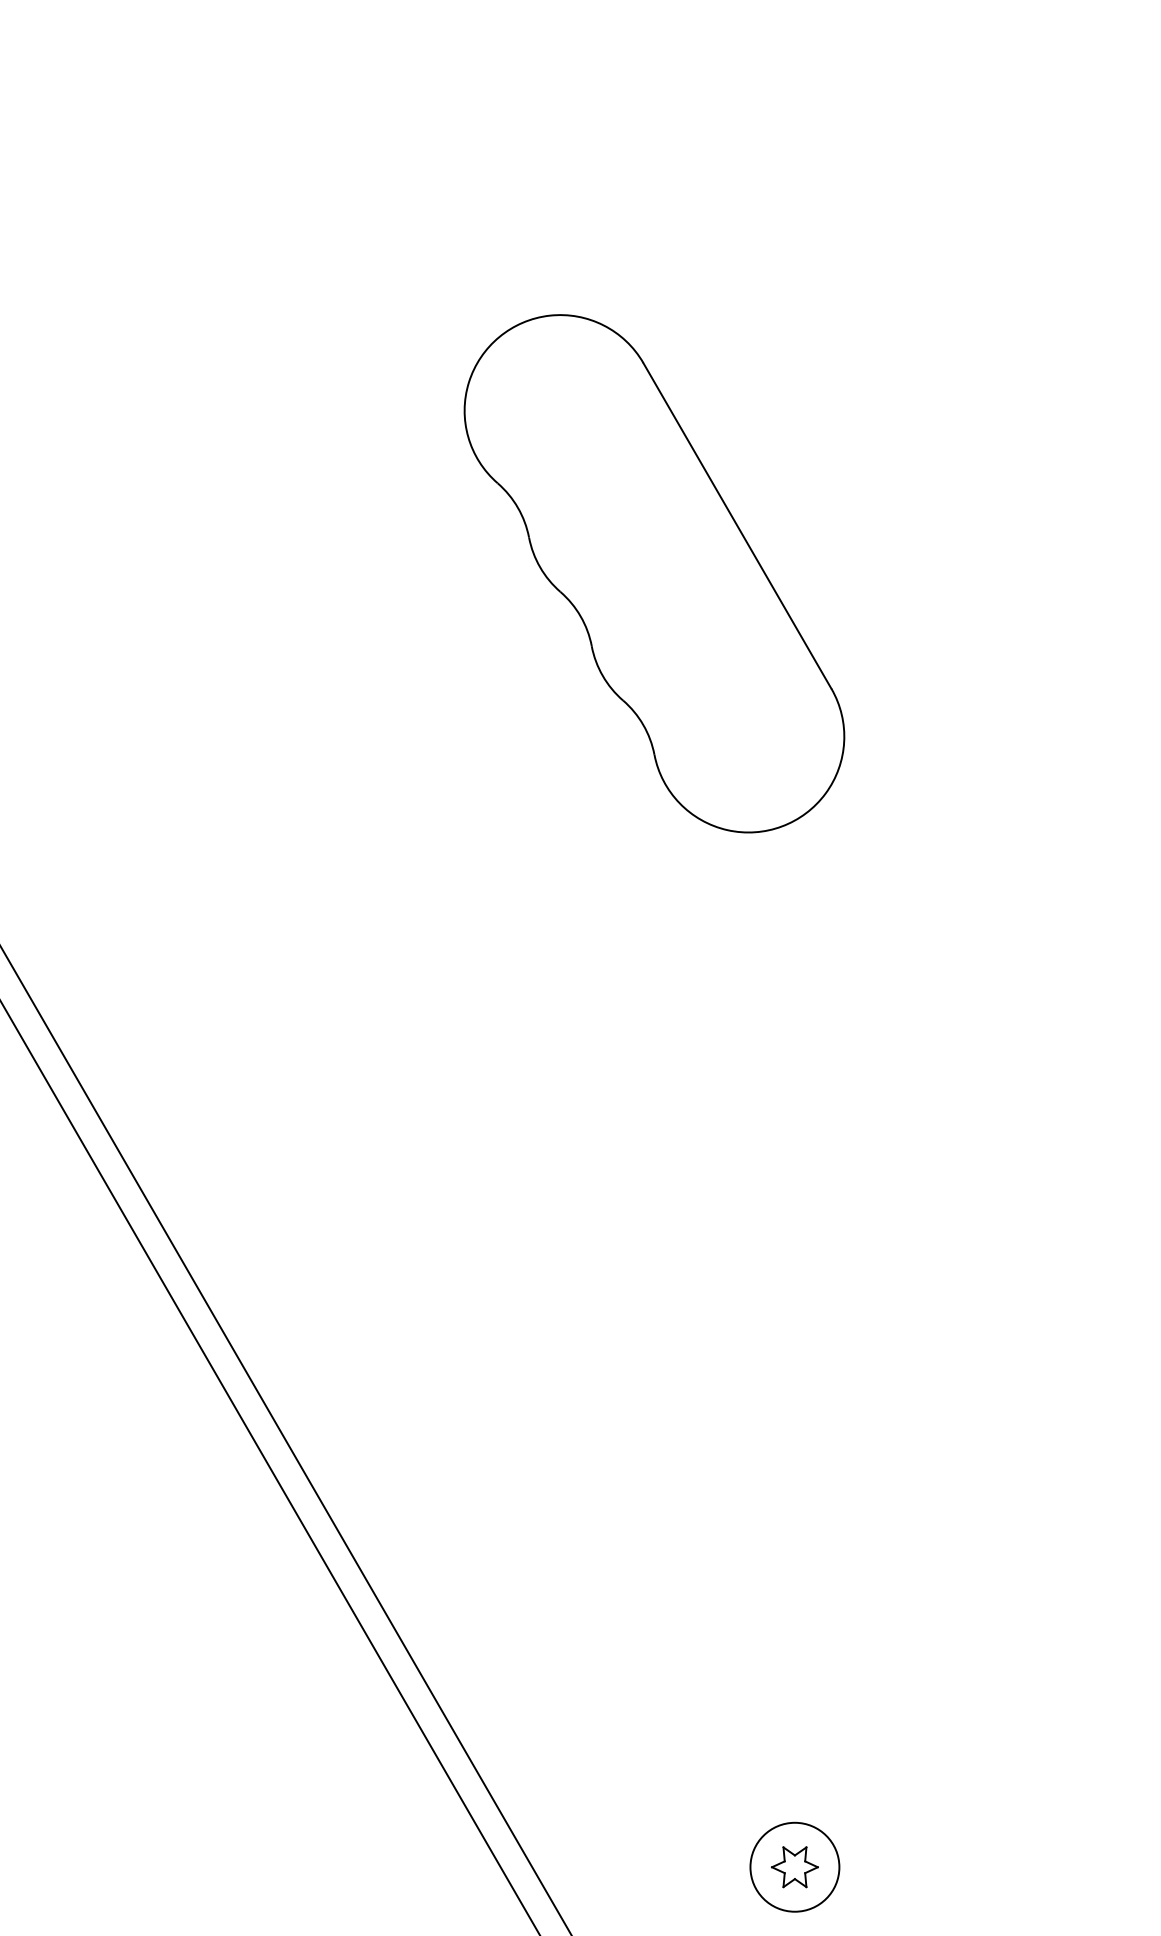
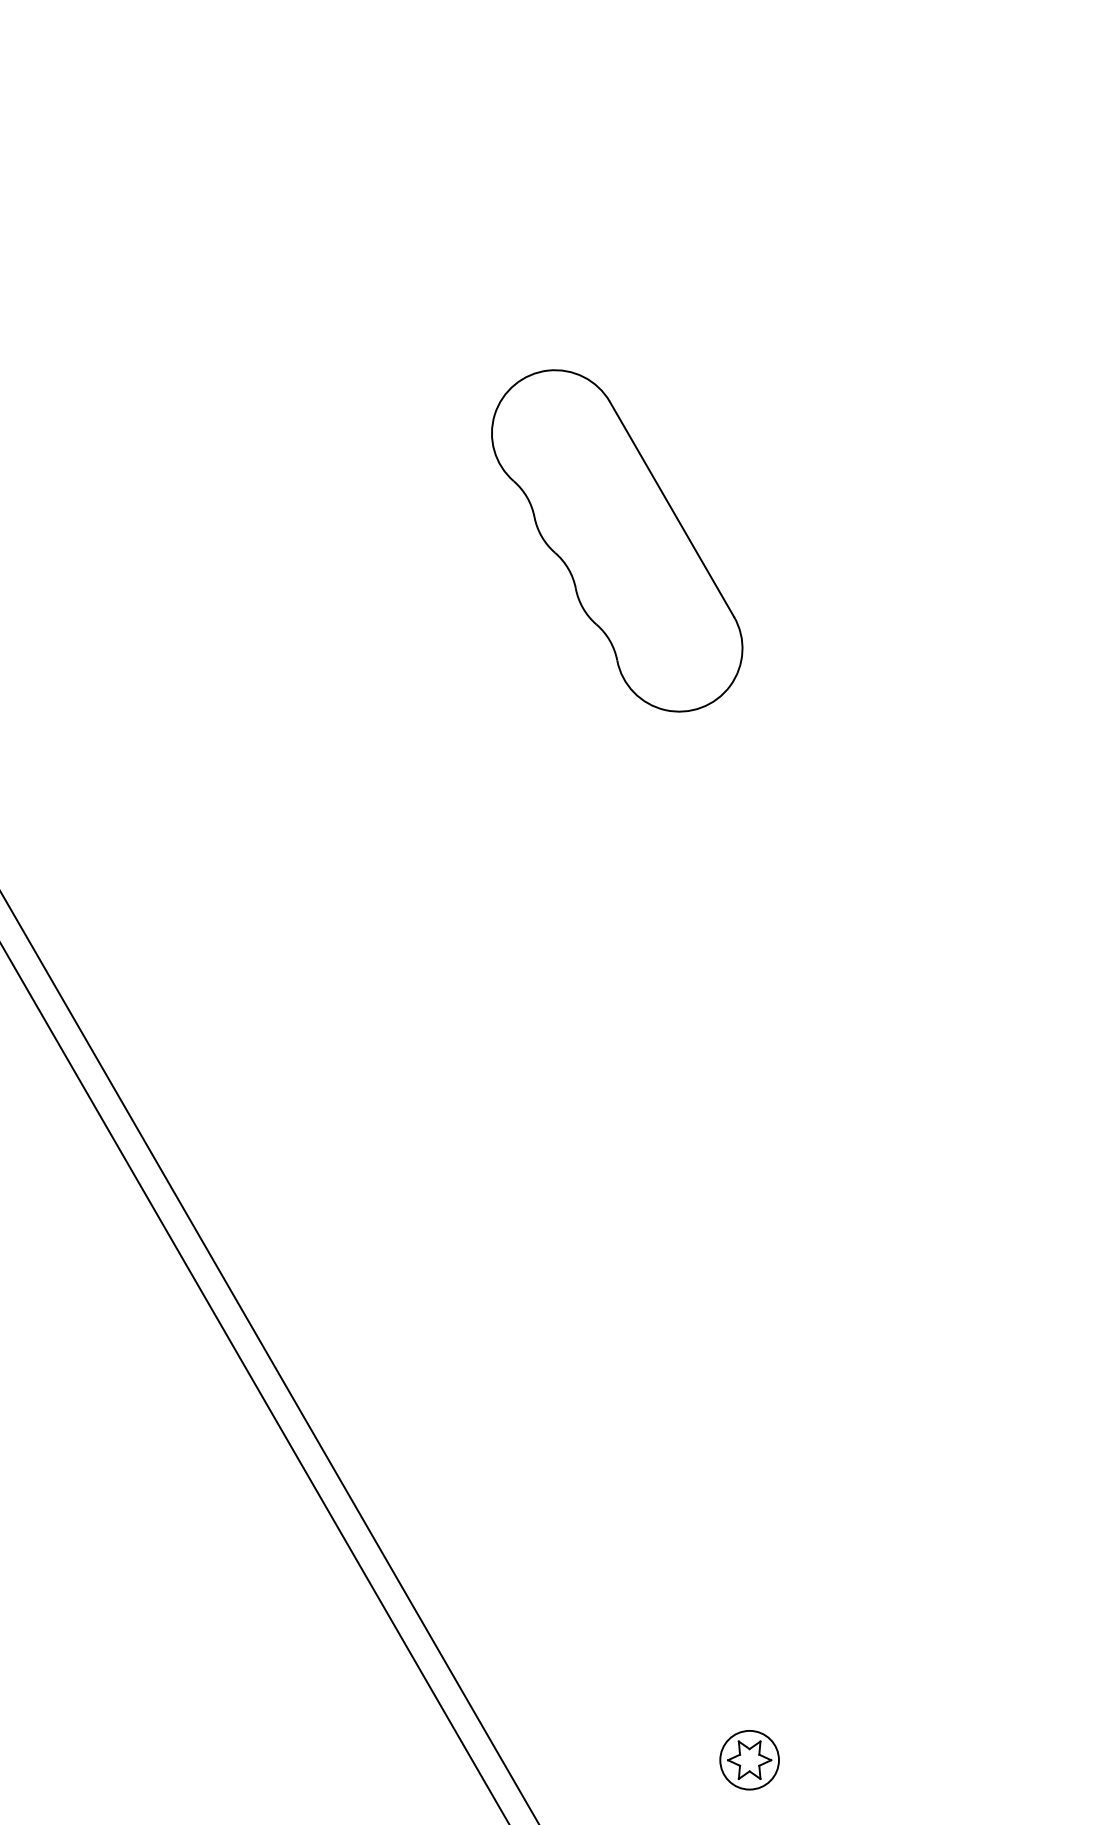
part: (654, 573) -> (617, 540), size x0.7
circle: (794, 1866) -> (749, 1759), size x0.7

